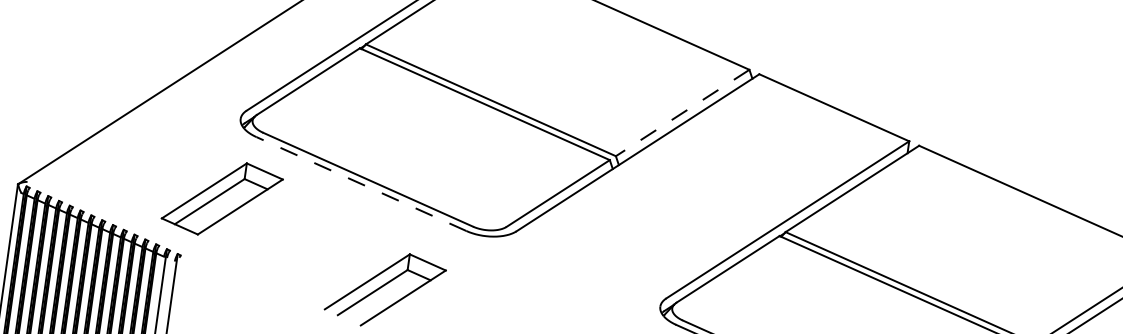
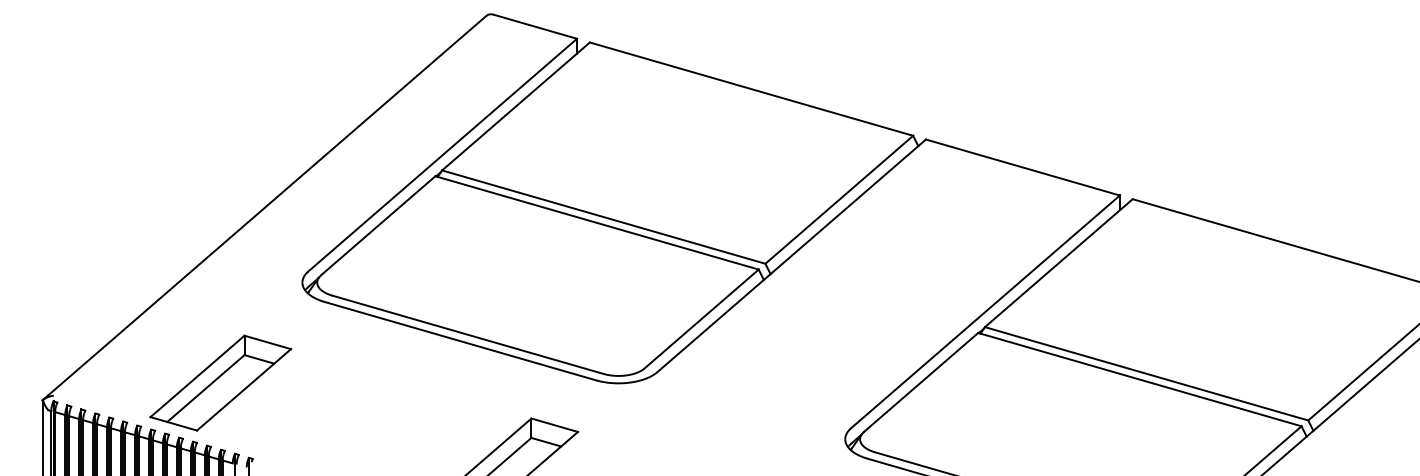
line: (682, 112) -> (839, 199), dashed -> solid
line: (361, 184) -> (460, 341), dashed -> solid
part: (222, 198) -> (220, 382), moved

